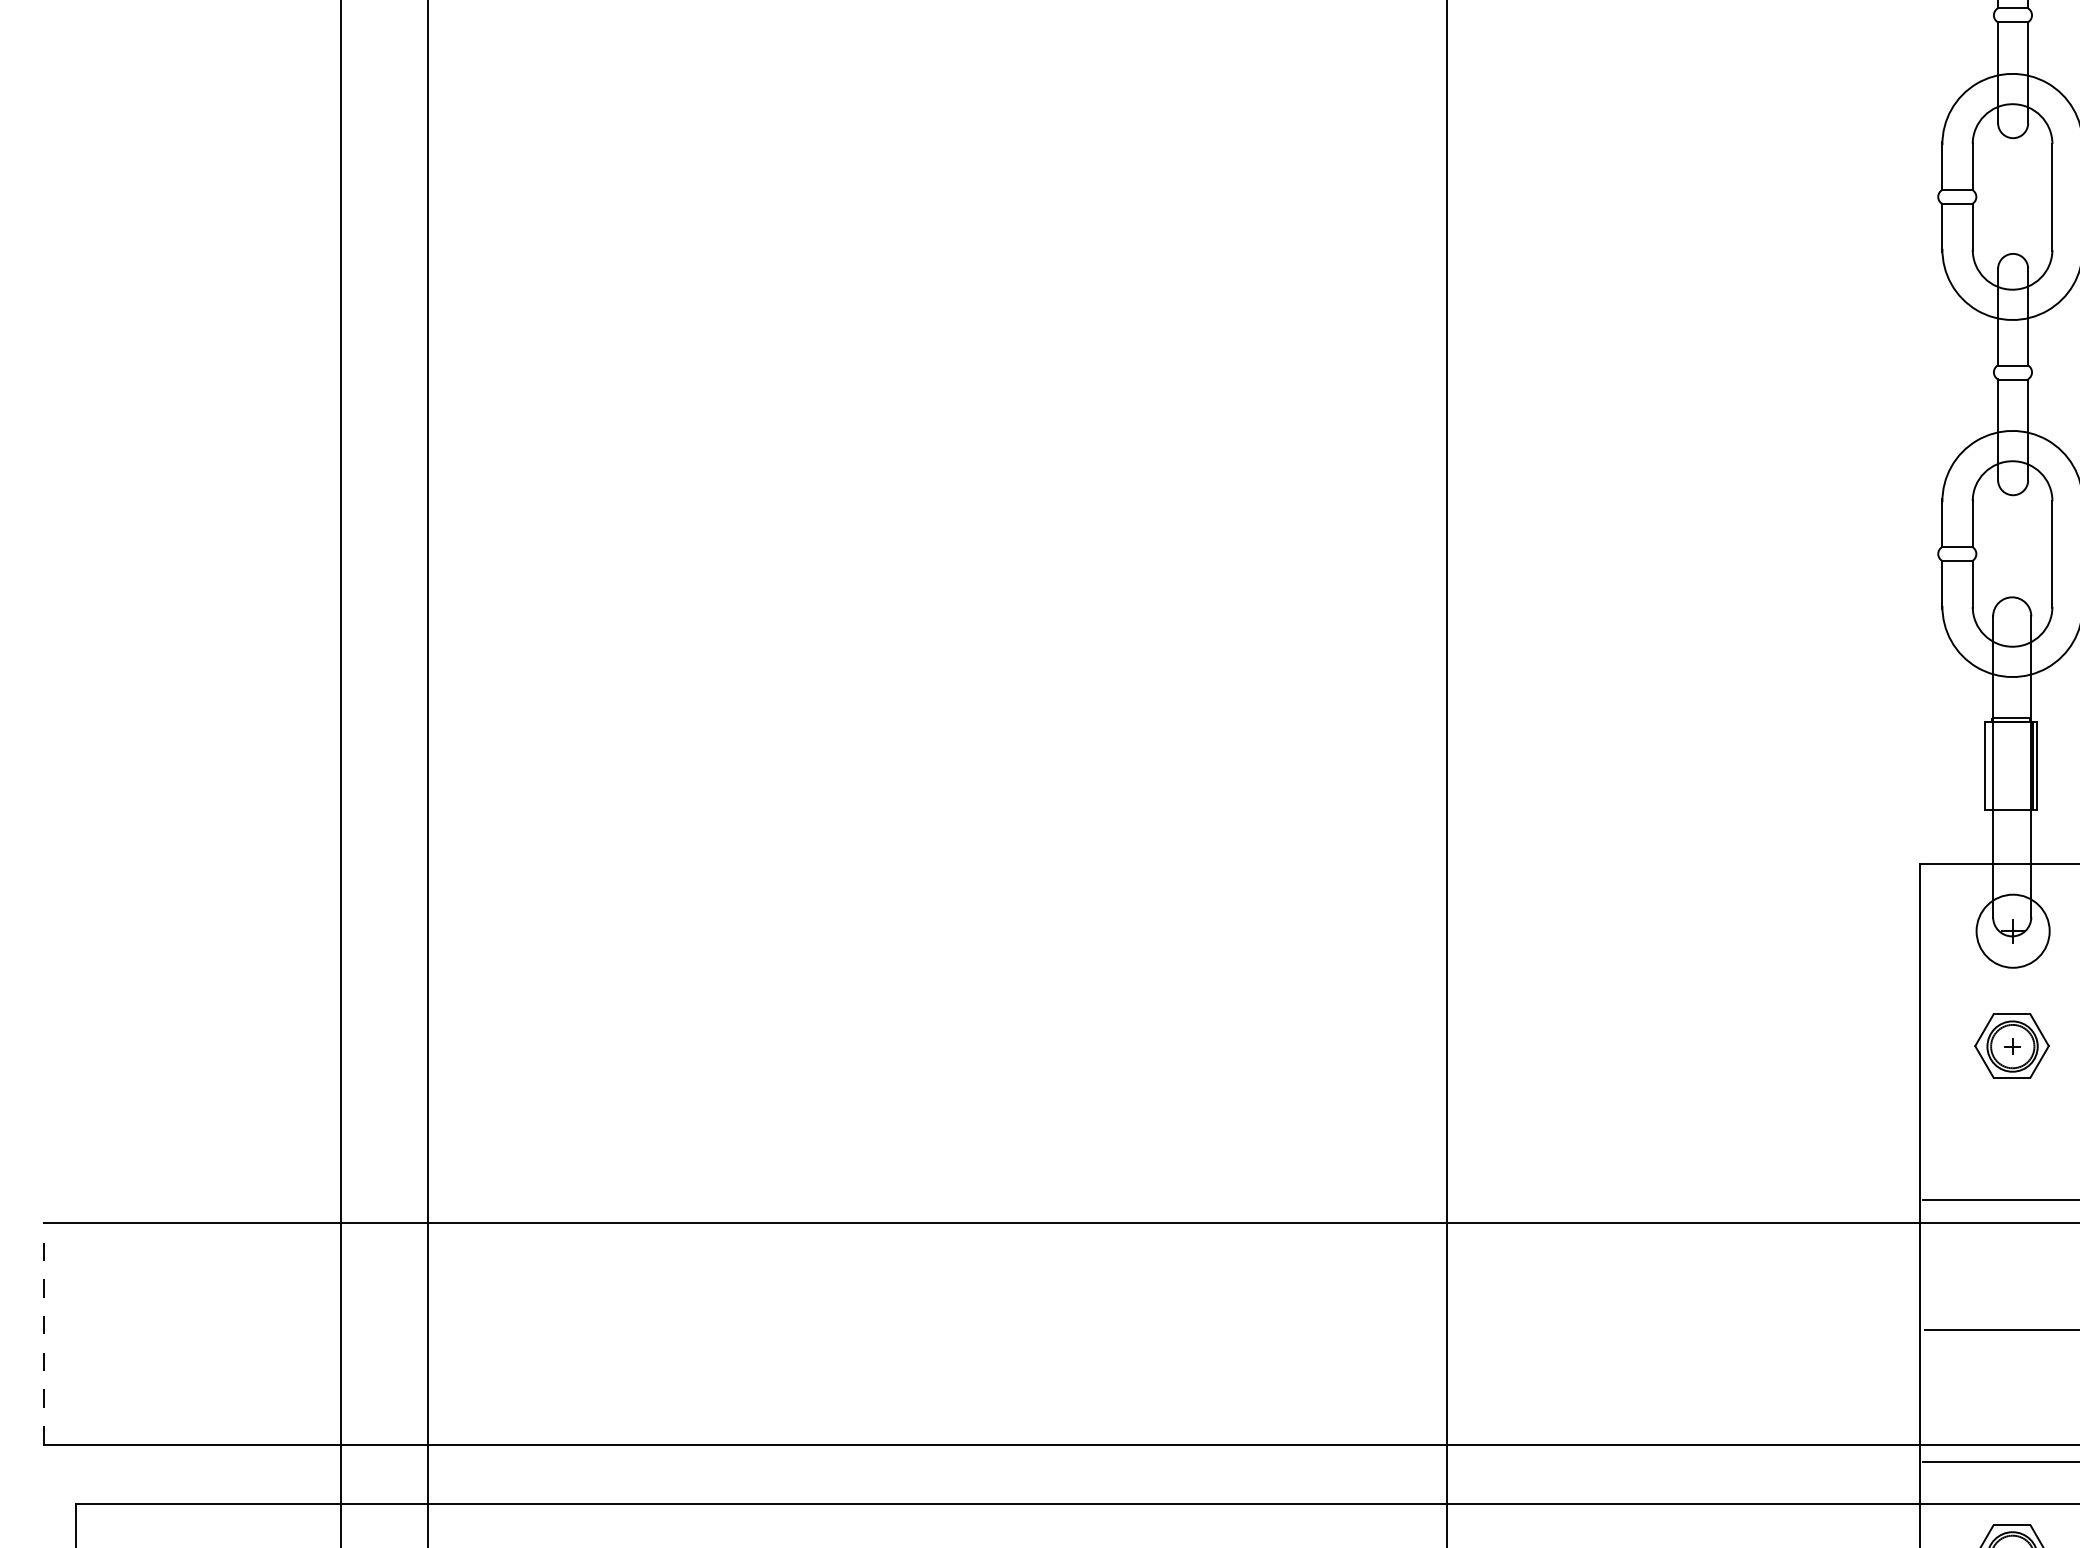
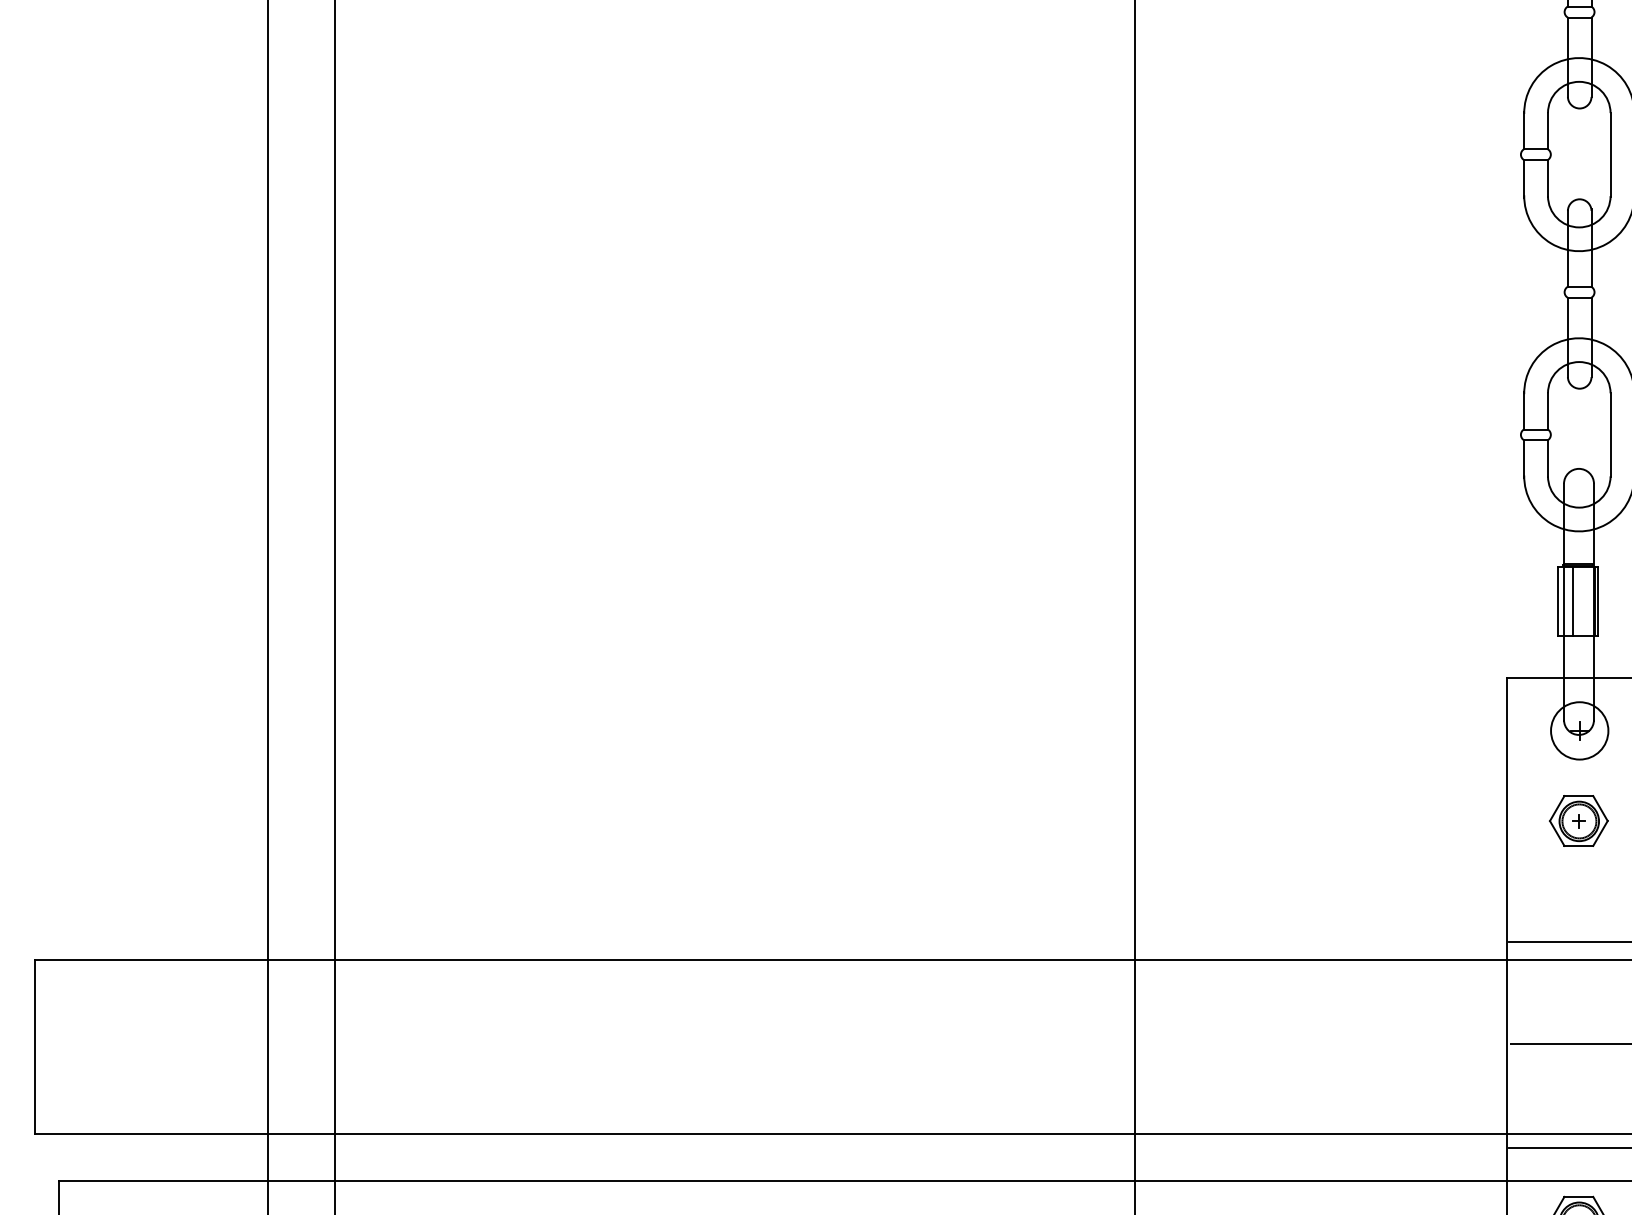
line: (2004, 765) -> (1572, 600), added
line: (44, 1333) -> (34, 1046), dashed -> solid

